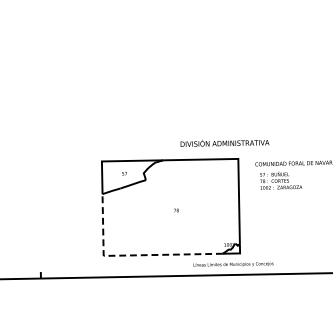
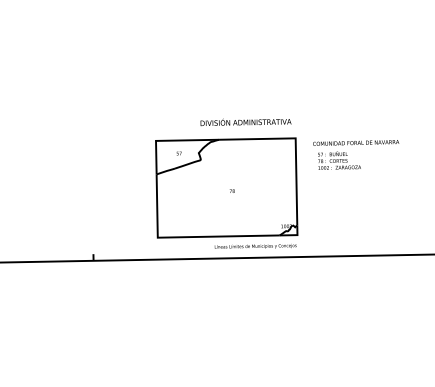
text: (224, 143) -> (245, 122), moved
line: (130, 255) -> (185, 237), dashed -> solid
text: (233, 264) -> (255, 246), moved

